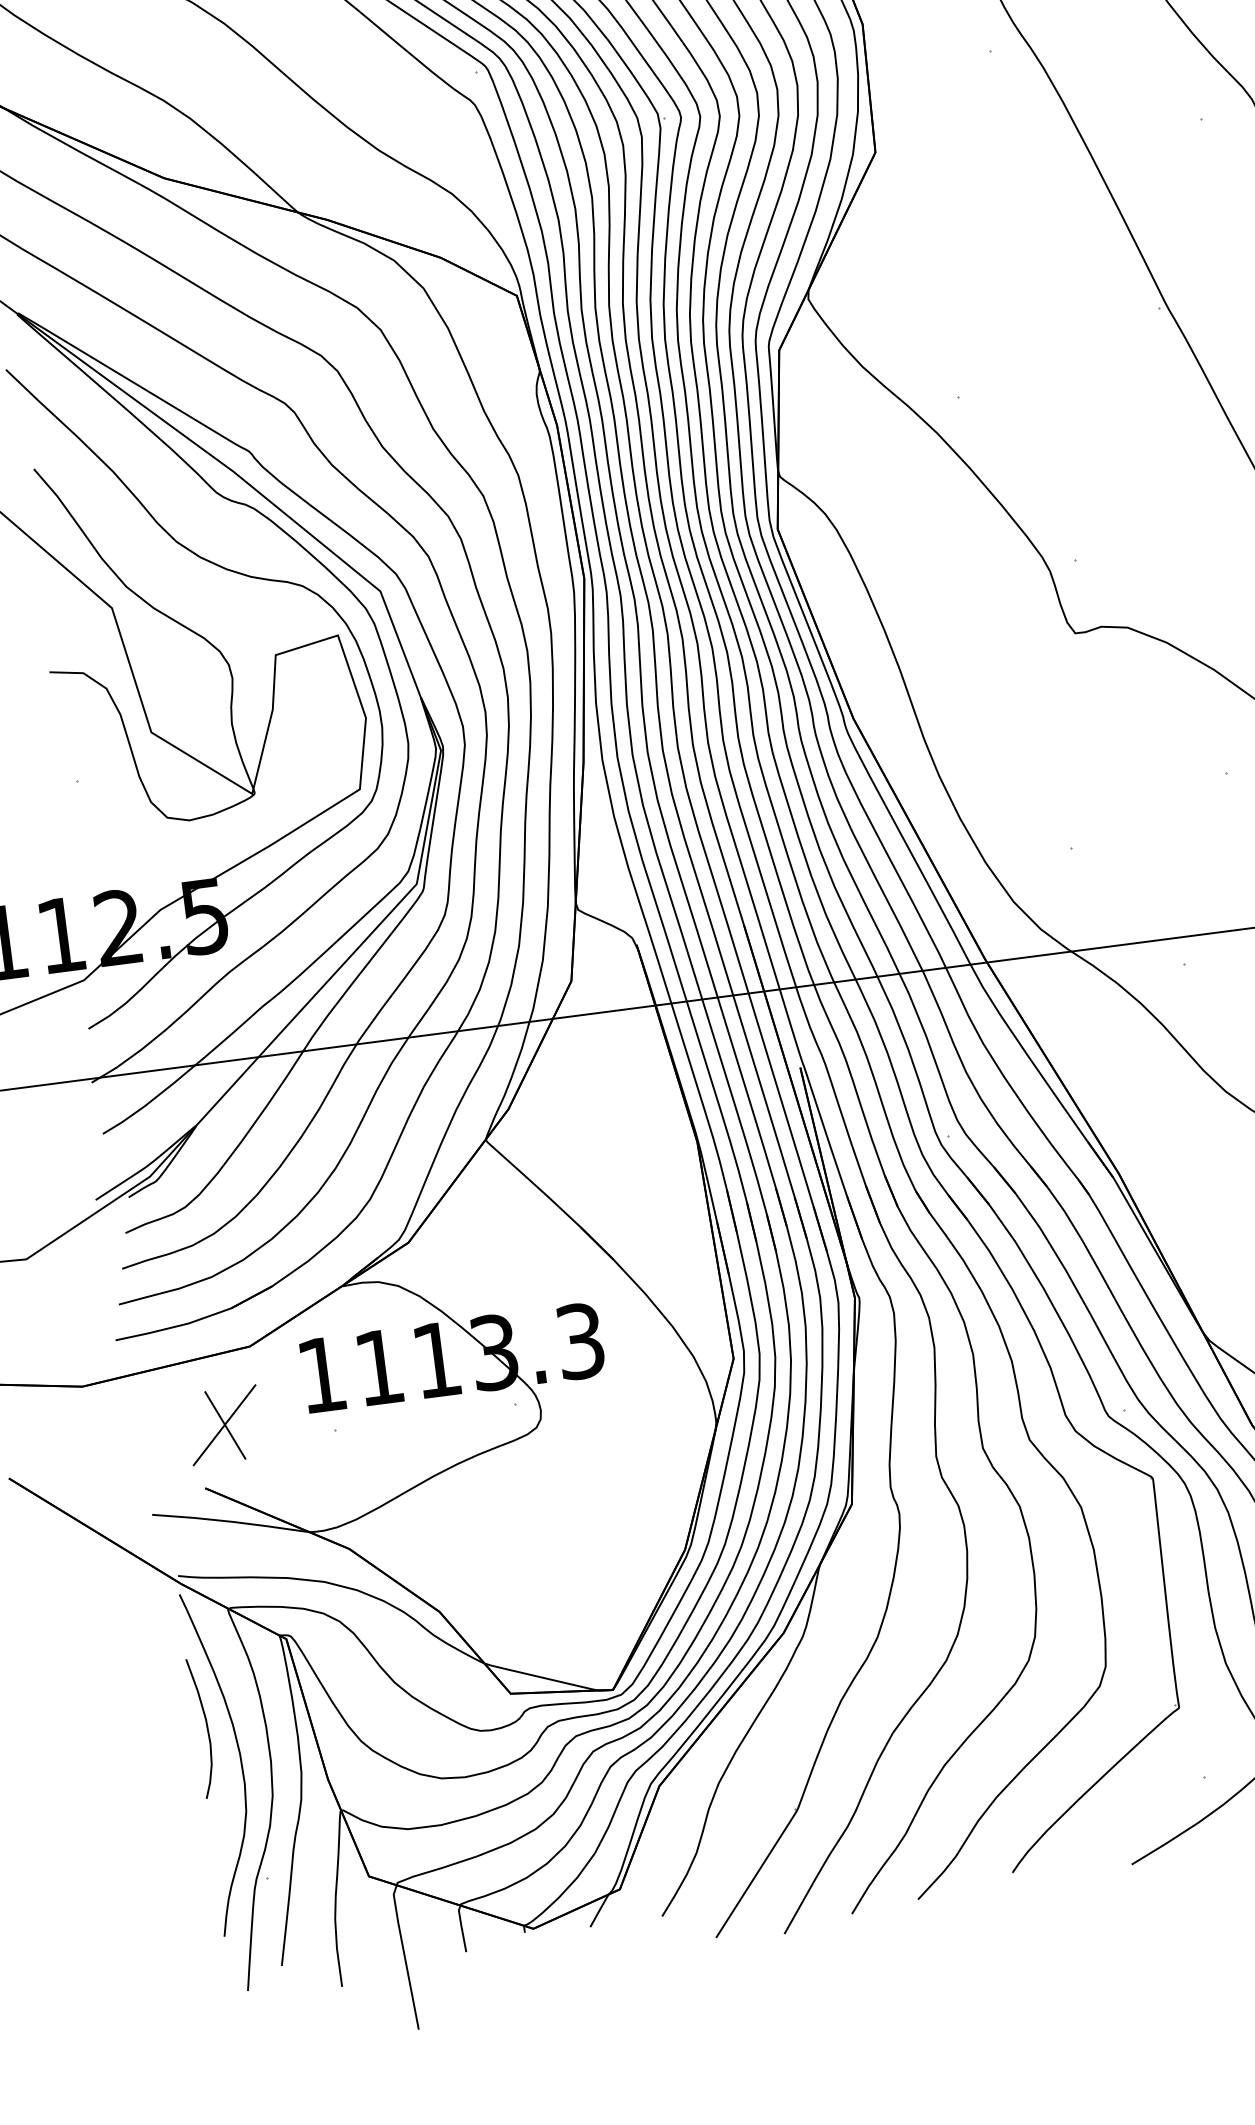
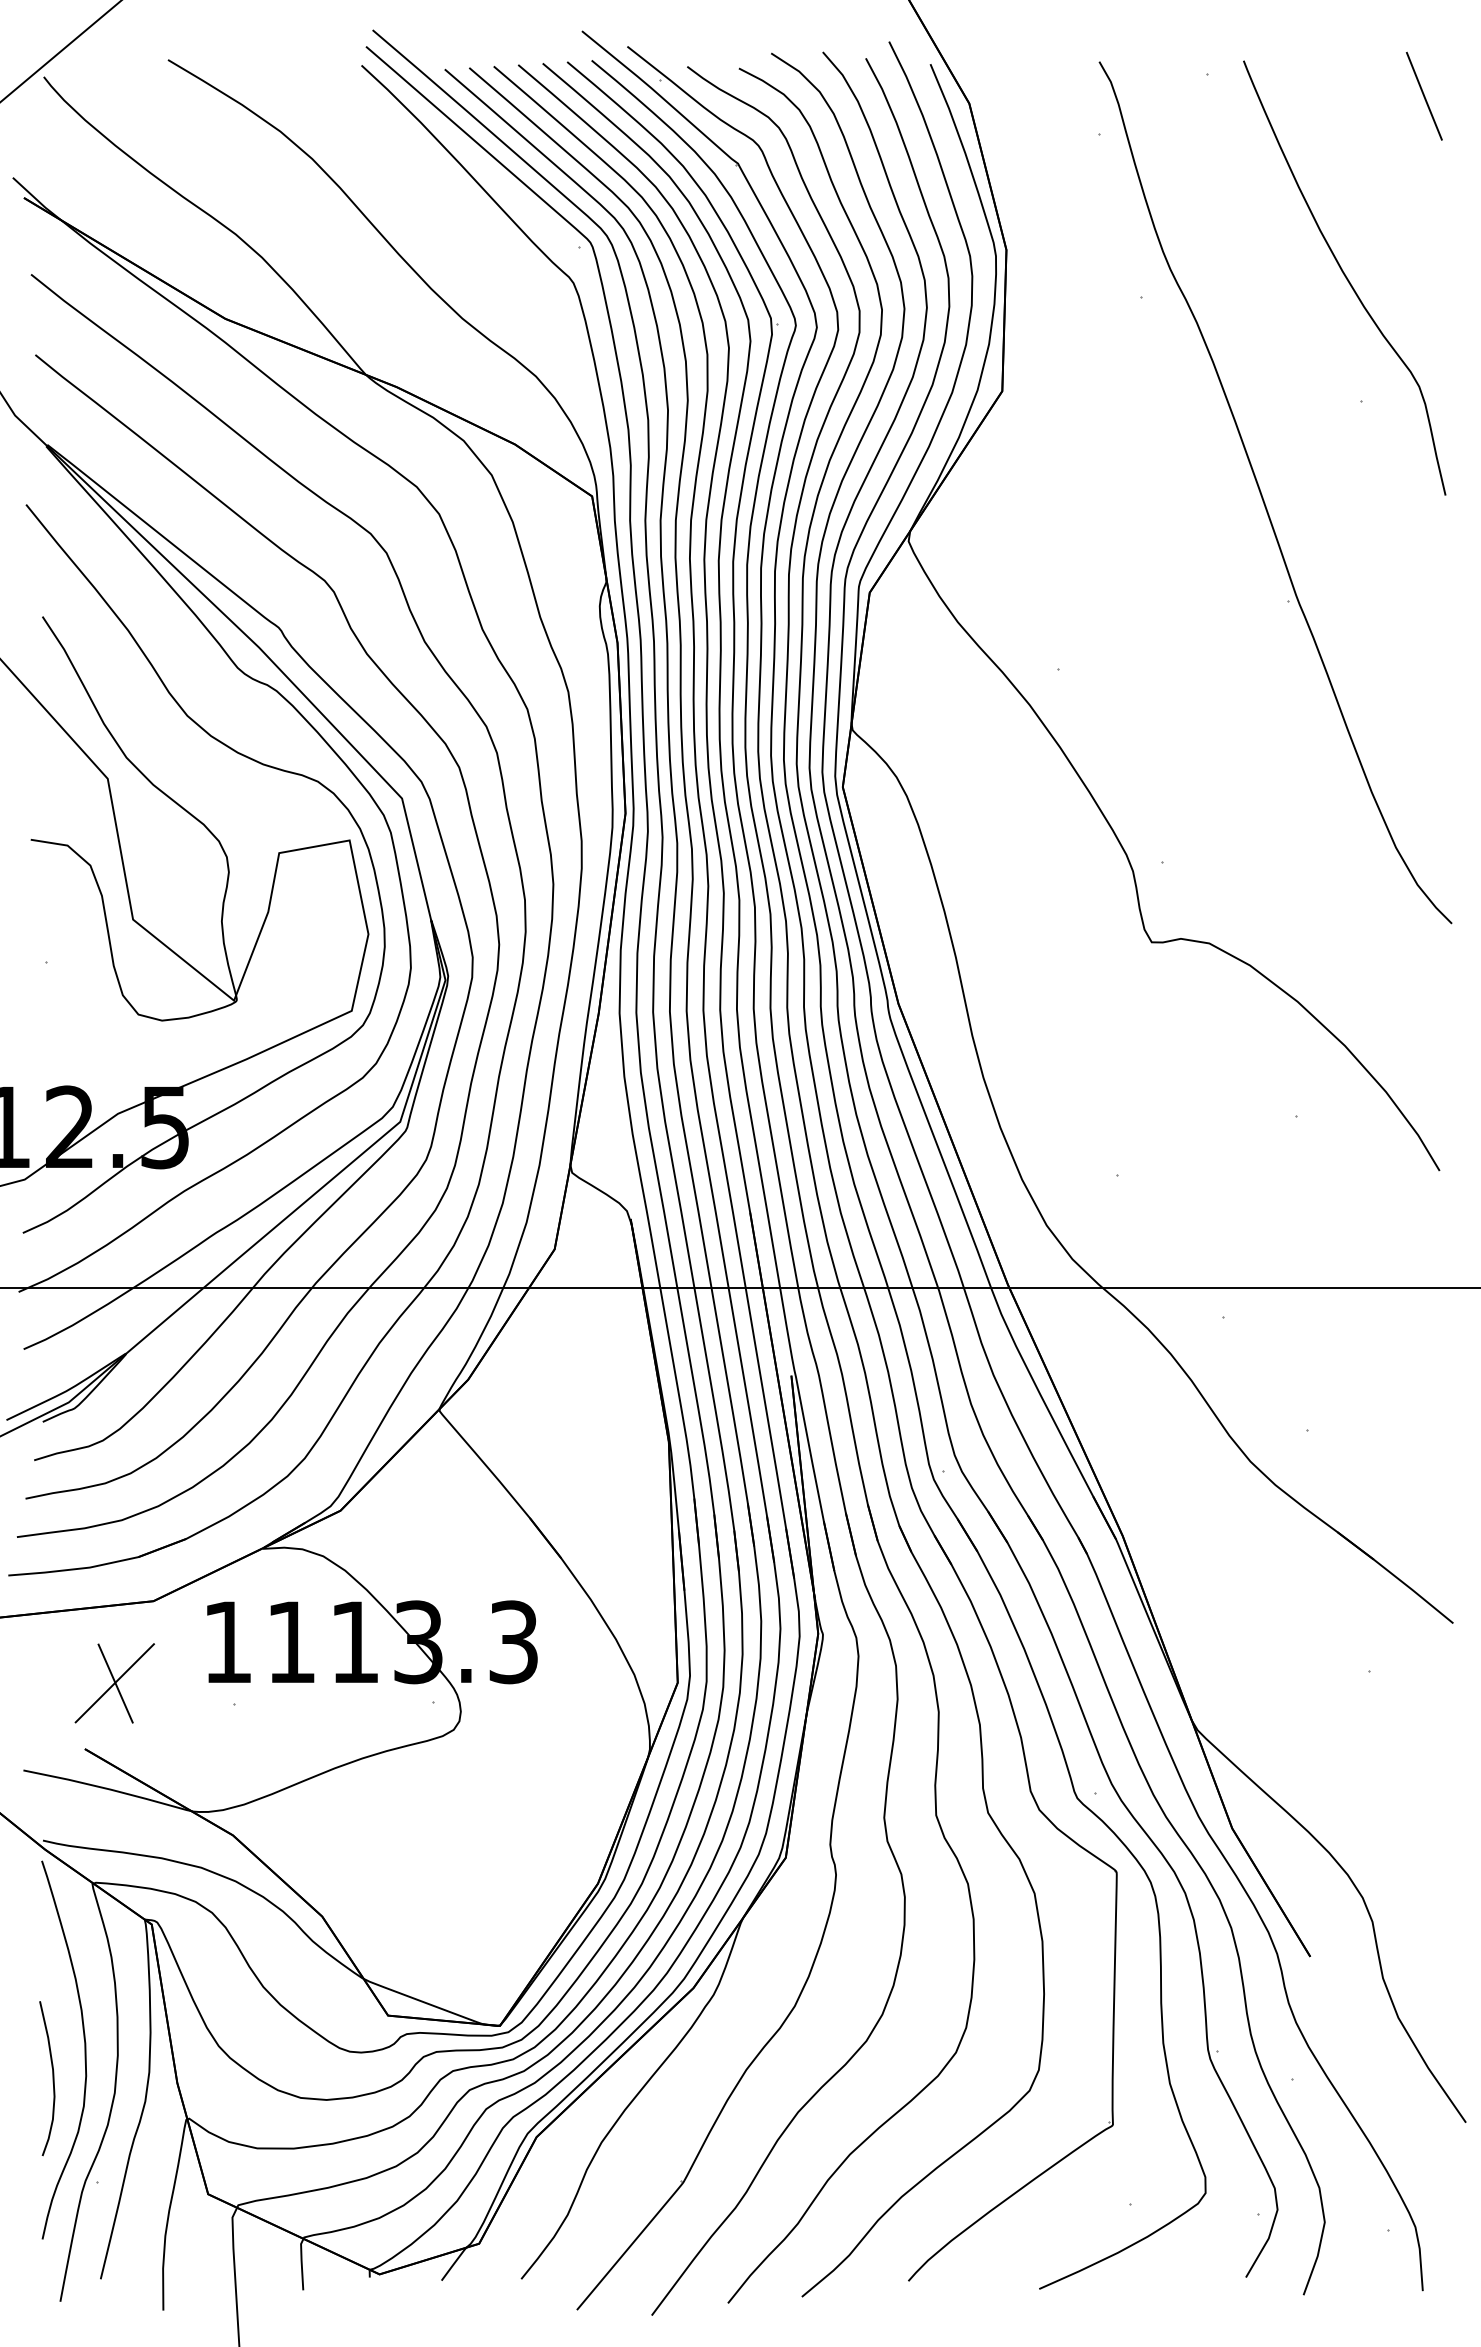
curve: (206, 1727) -> (52, 2078), moved

